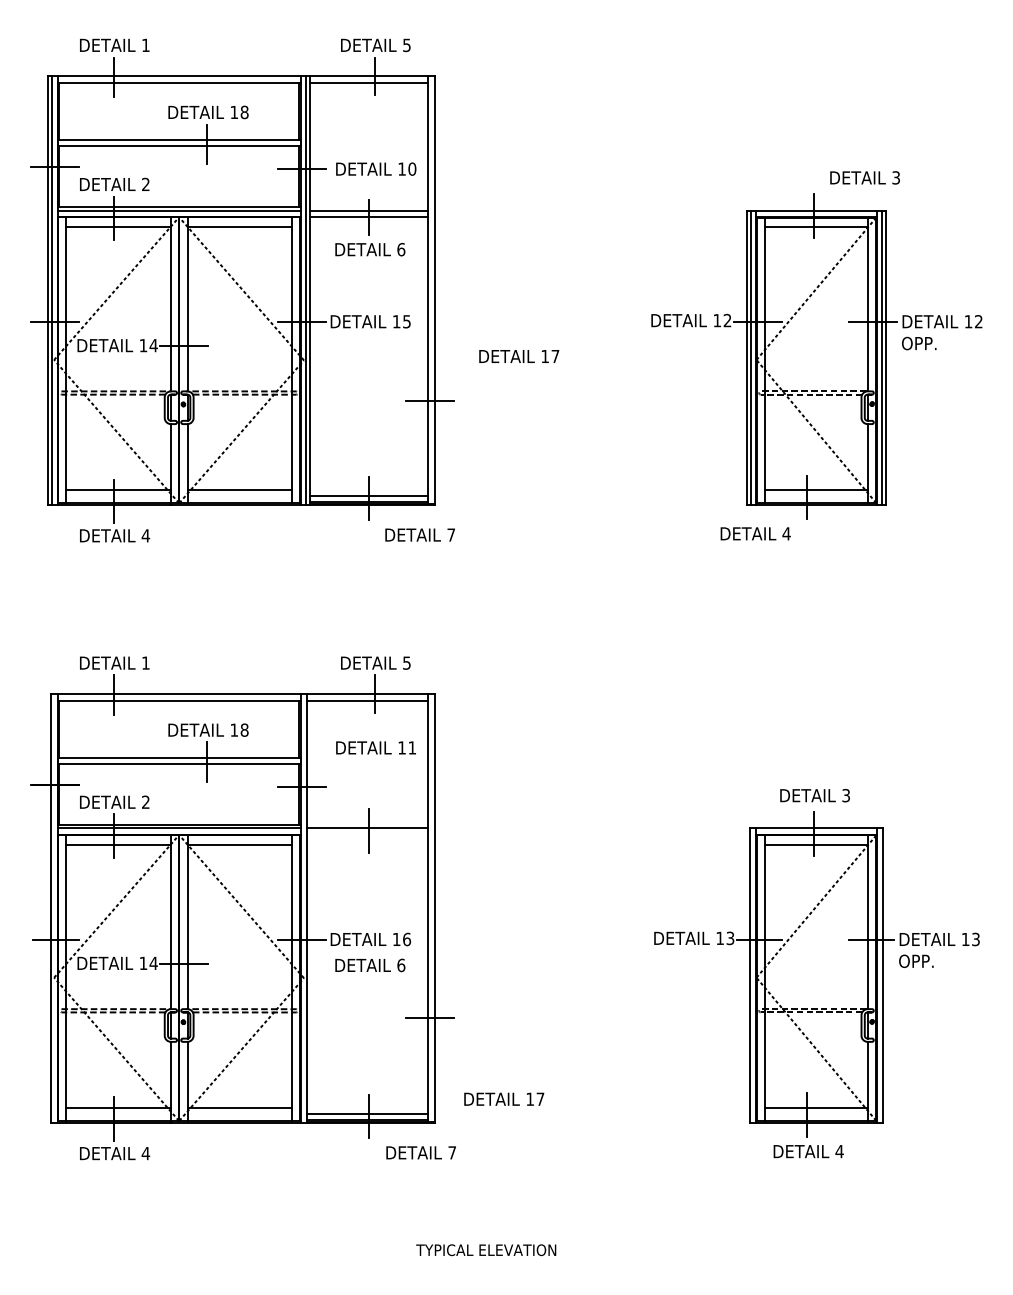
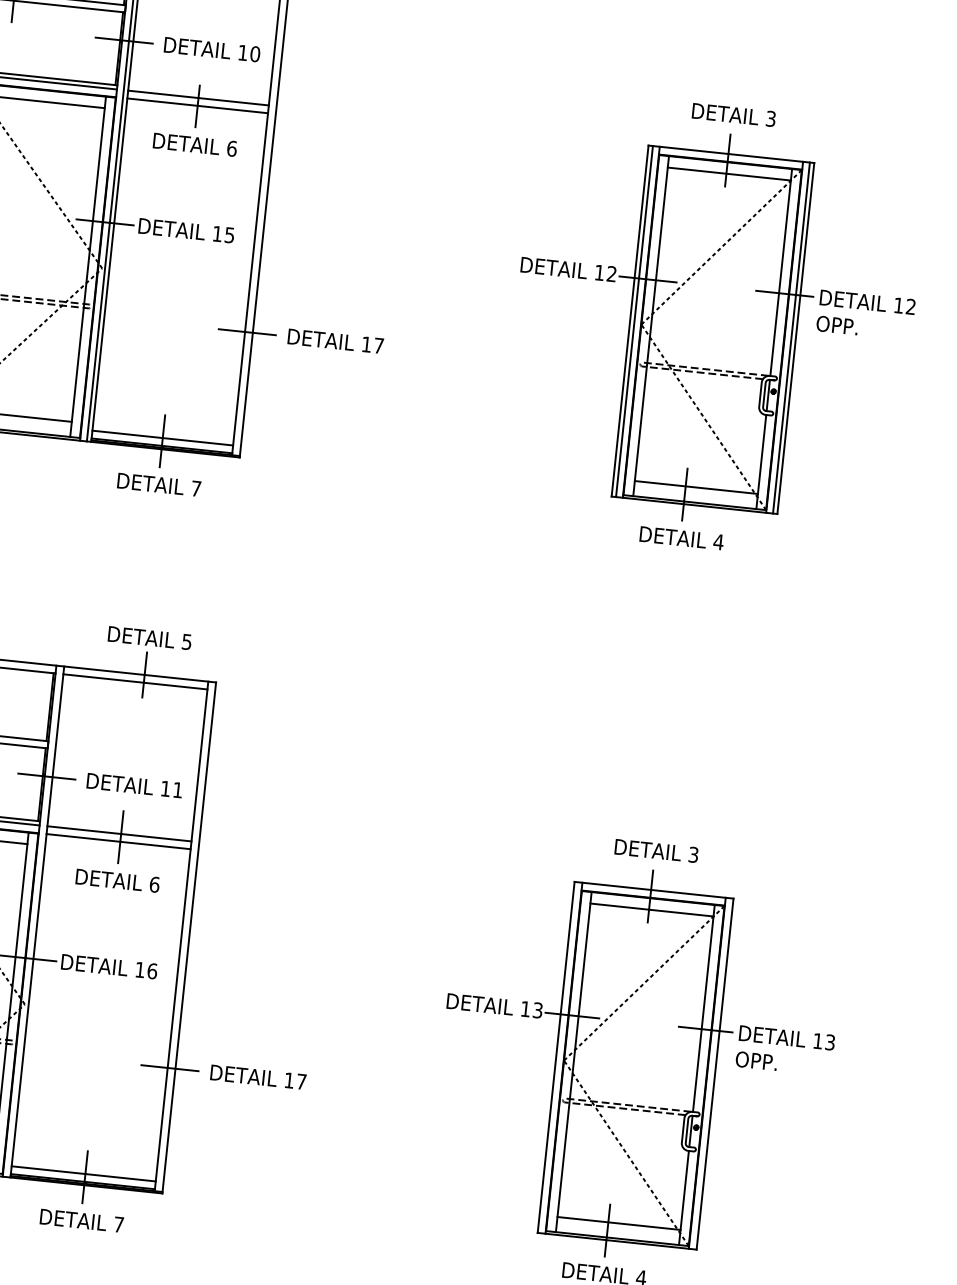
text: (864, 177) -> (733, 114), moved
text: (519, 356) -> (336, 341), moved
text: (755, 533) -> (681, 537), moved
text: (419, 534) -> (158, 484), moved
text: (375, 747) -> (134, 785), moved
line: (367, 834) -> (118, 841), added
text: (370, 965) -> (117, 880), moved
text: (504, 1098) -> (258, 1076), moved
text: (420, 1152) -> (81, 1220), moved

